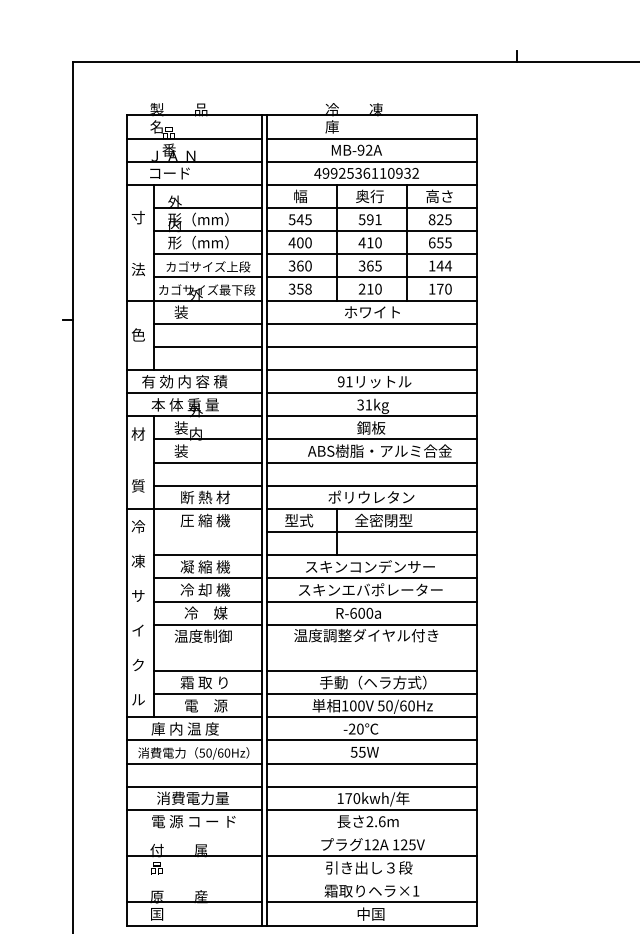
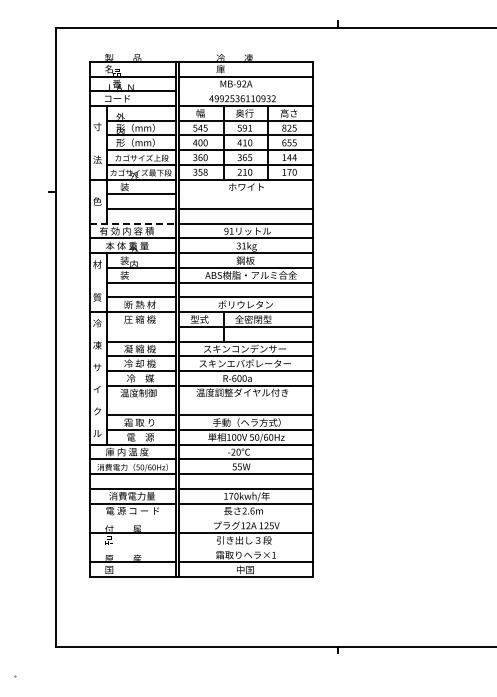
line: (371, 162) -> (245, 91), removed
line: (371, 323) -> (245, 194), removed
line: (193, 369) -> (132, 223), solid -> dashed

